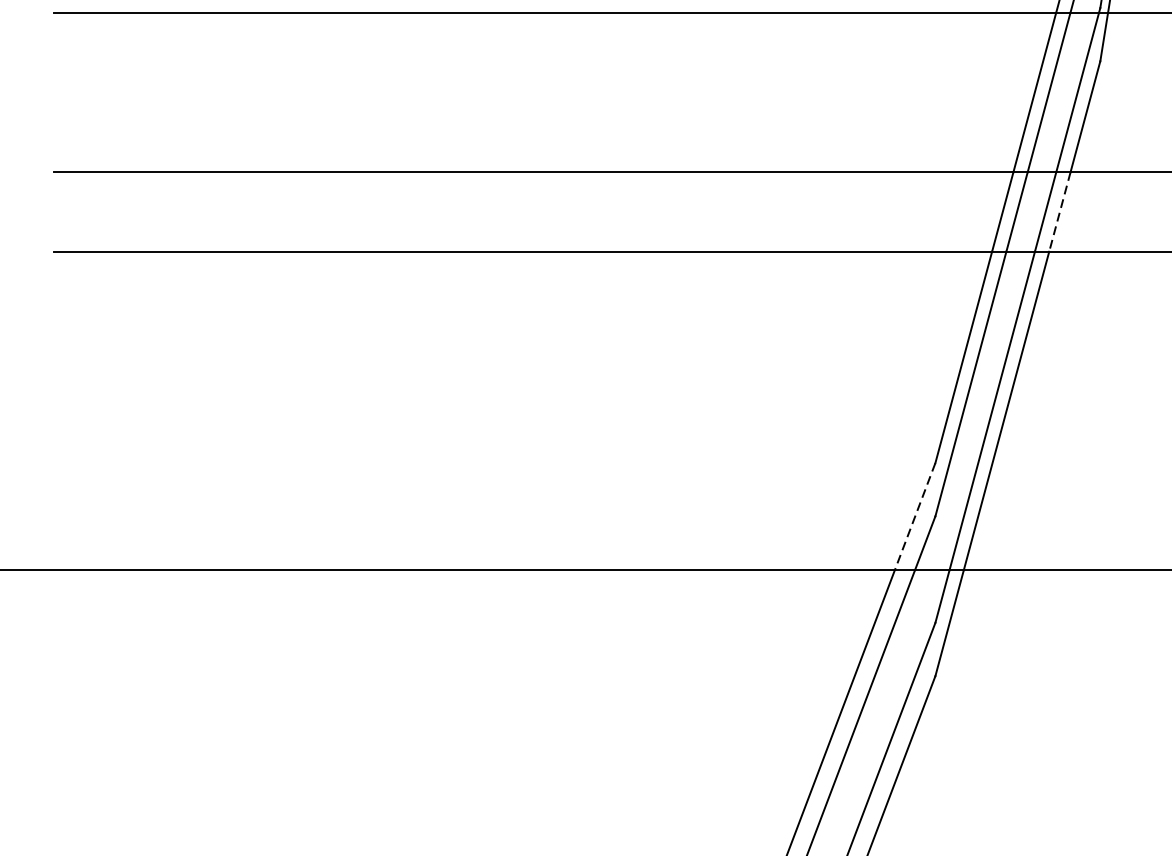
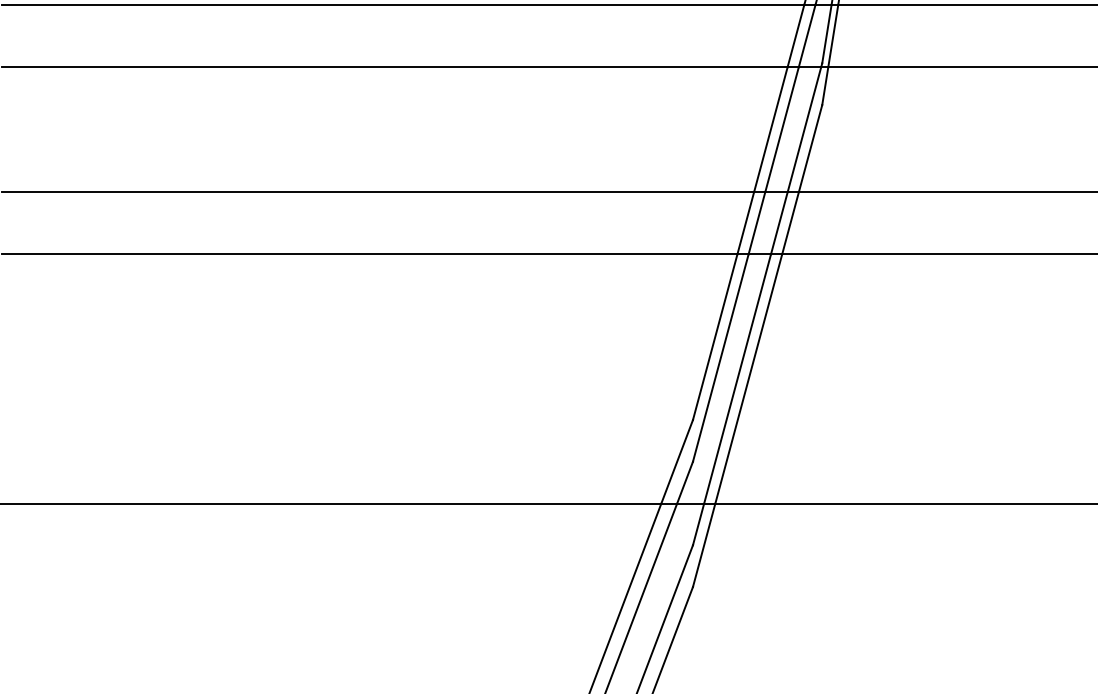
line: (1059, 212) -> (790, 223), dashed -> solid
line: (915, 516) -> (677, 461), dashed -> solid

